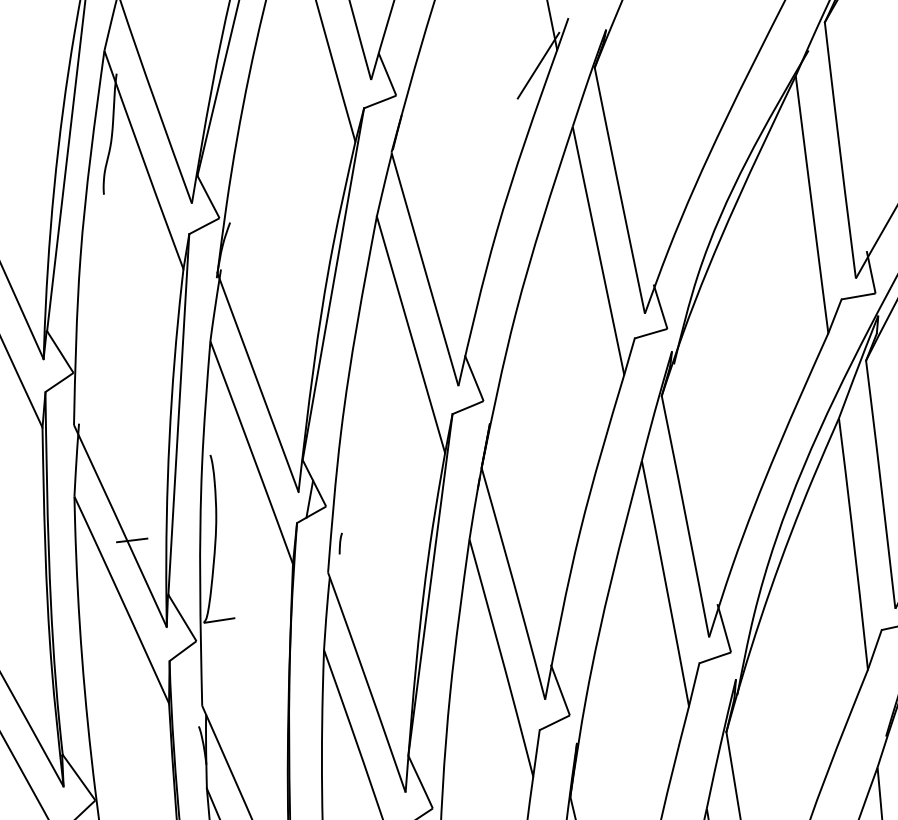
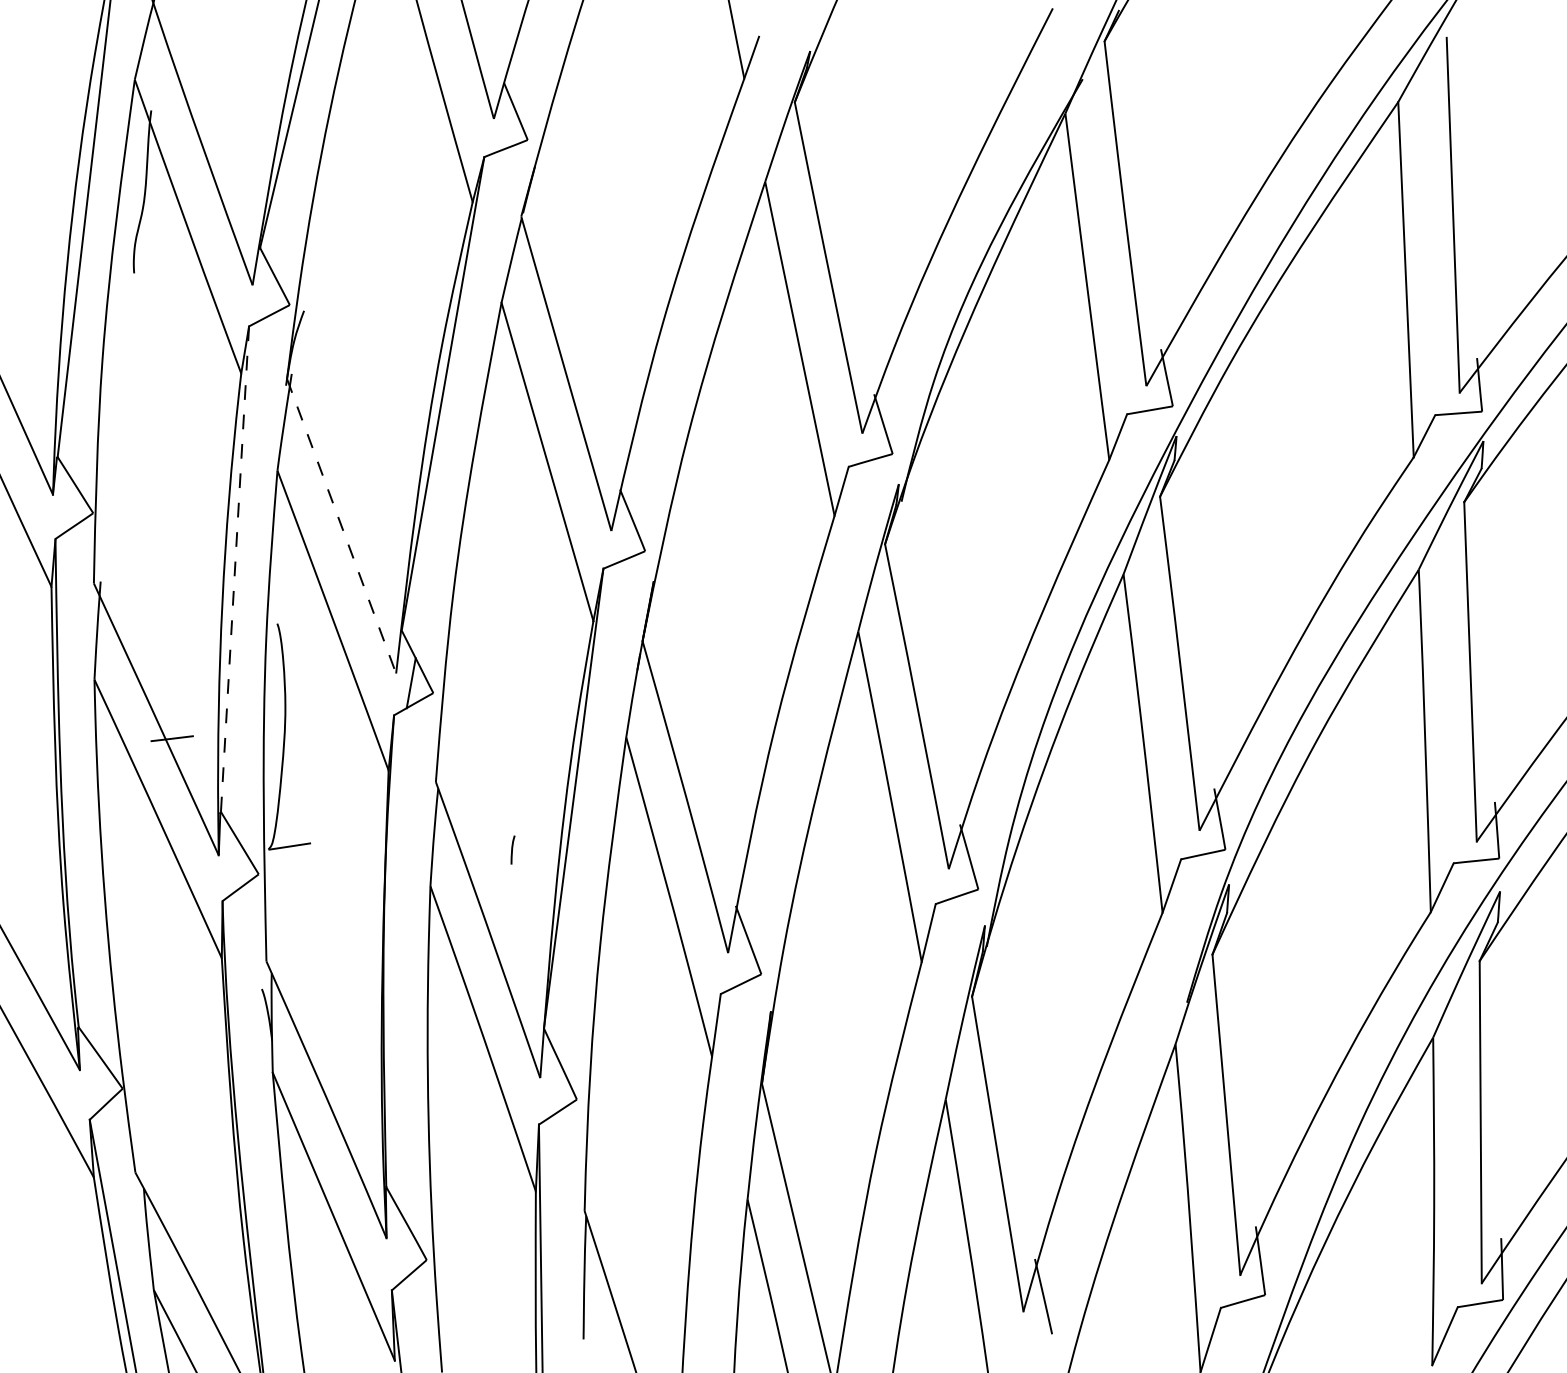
line: (538, 65) -> (718, 99), removed
line: (257, 382) -> (341, 526), solid -> dashed
line: (178, 414) -> (234, 569), solid -> dashed
line: (340, 543) -> (512, 849), moved

